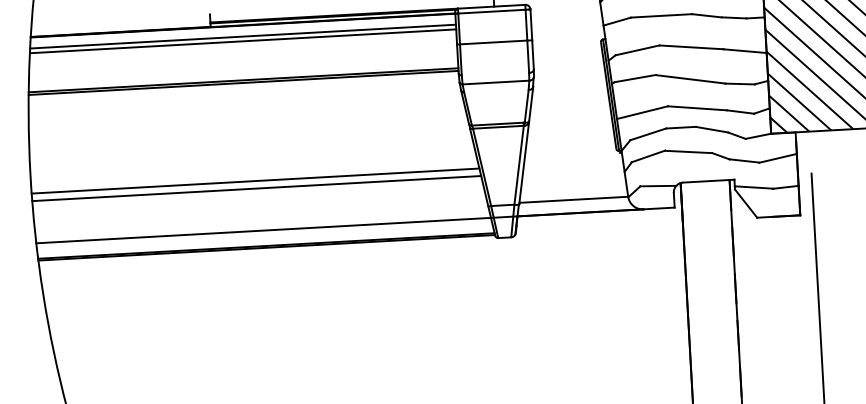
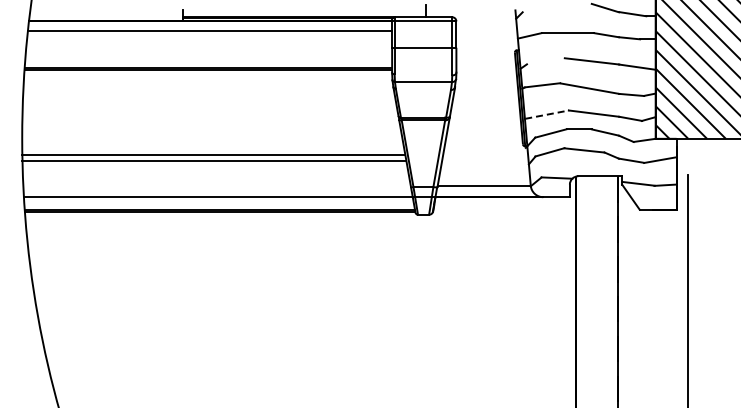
line: (242, 40) -> (209, 34), removed
line: (637, 50) -> (545, 61), removed
line: (643, 112) -> (547, 114), solid -> dashed

